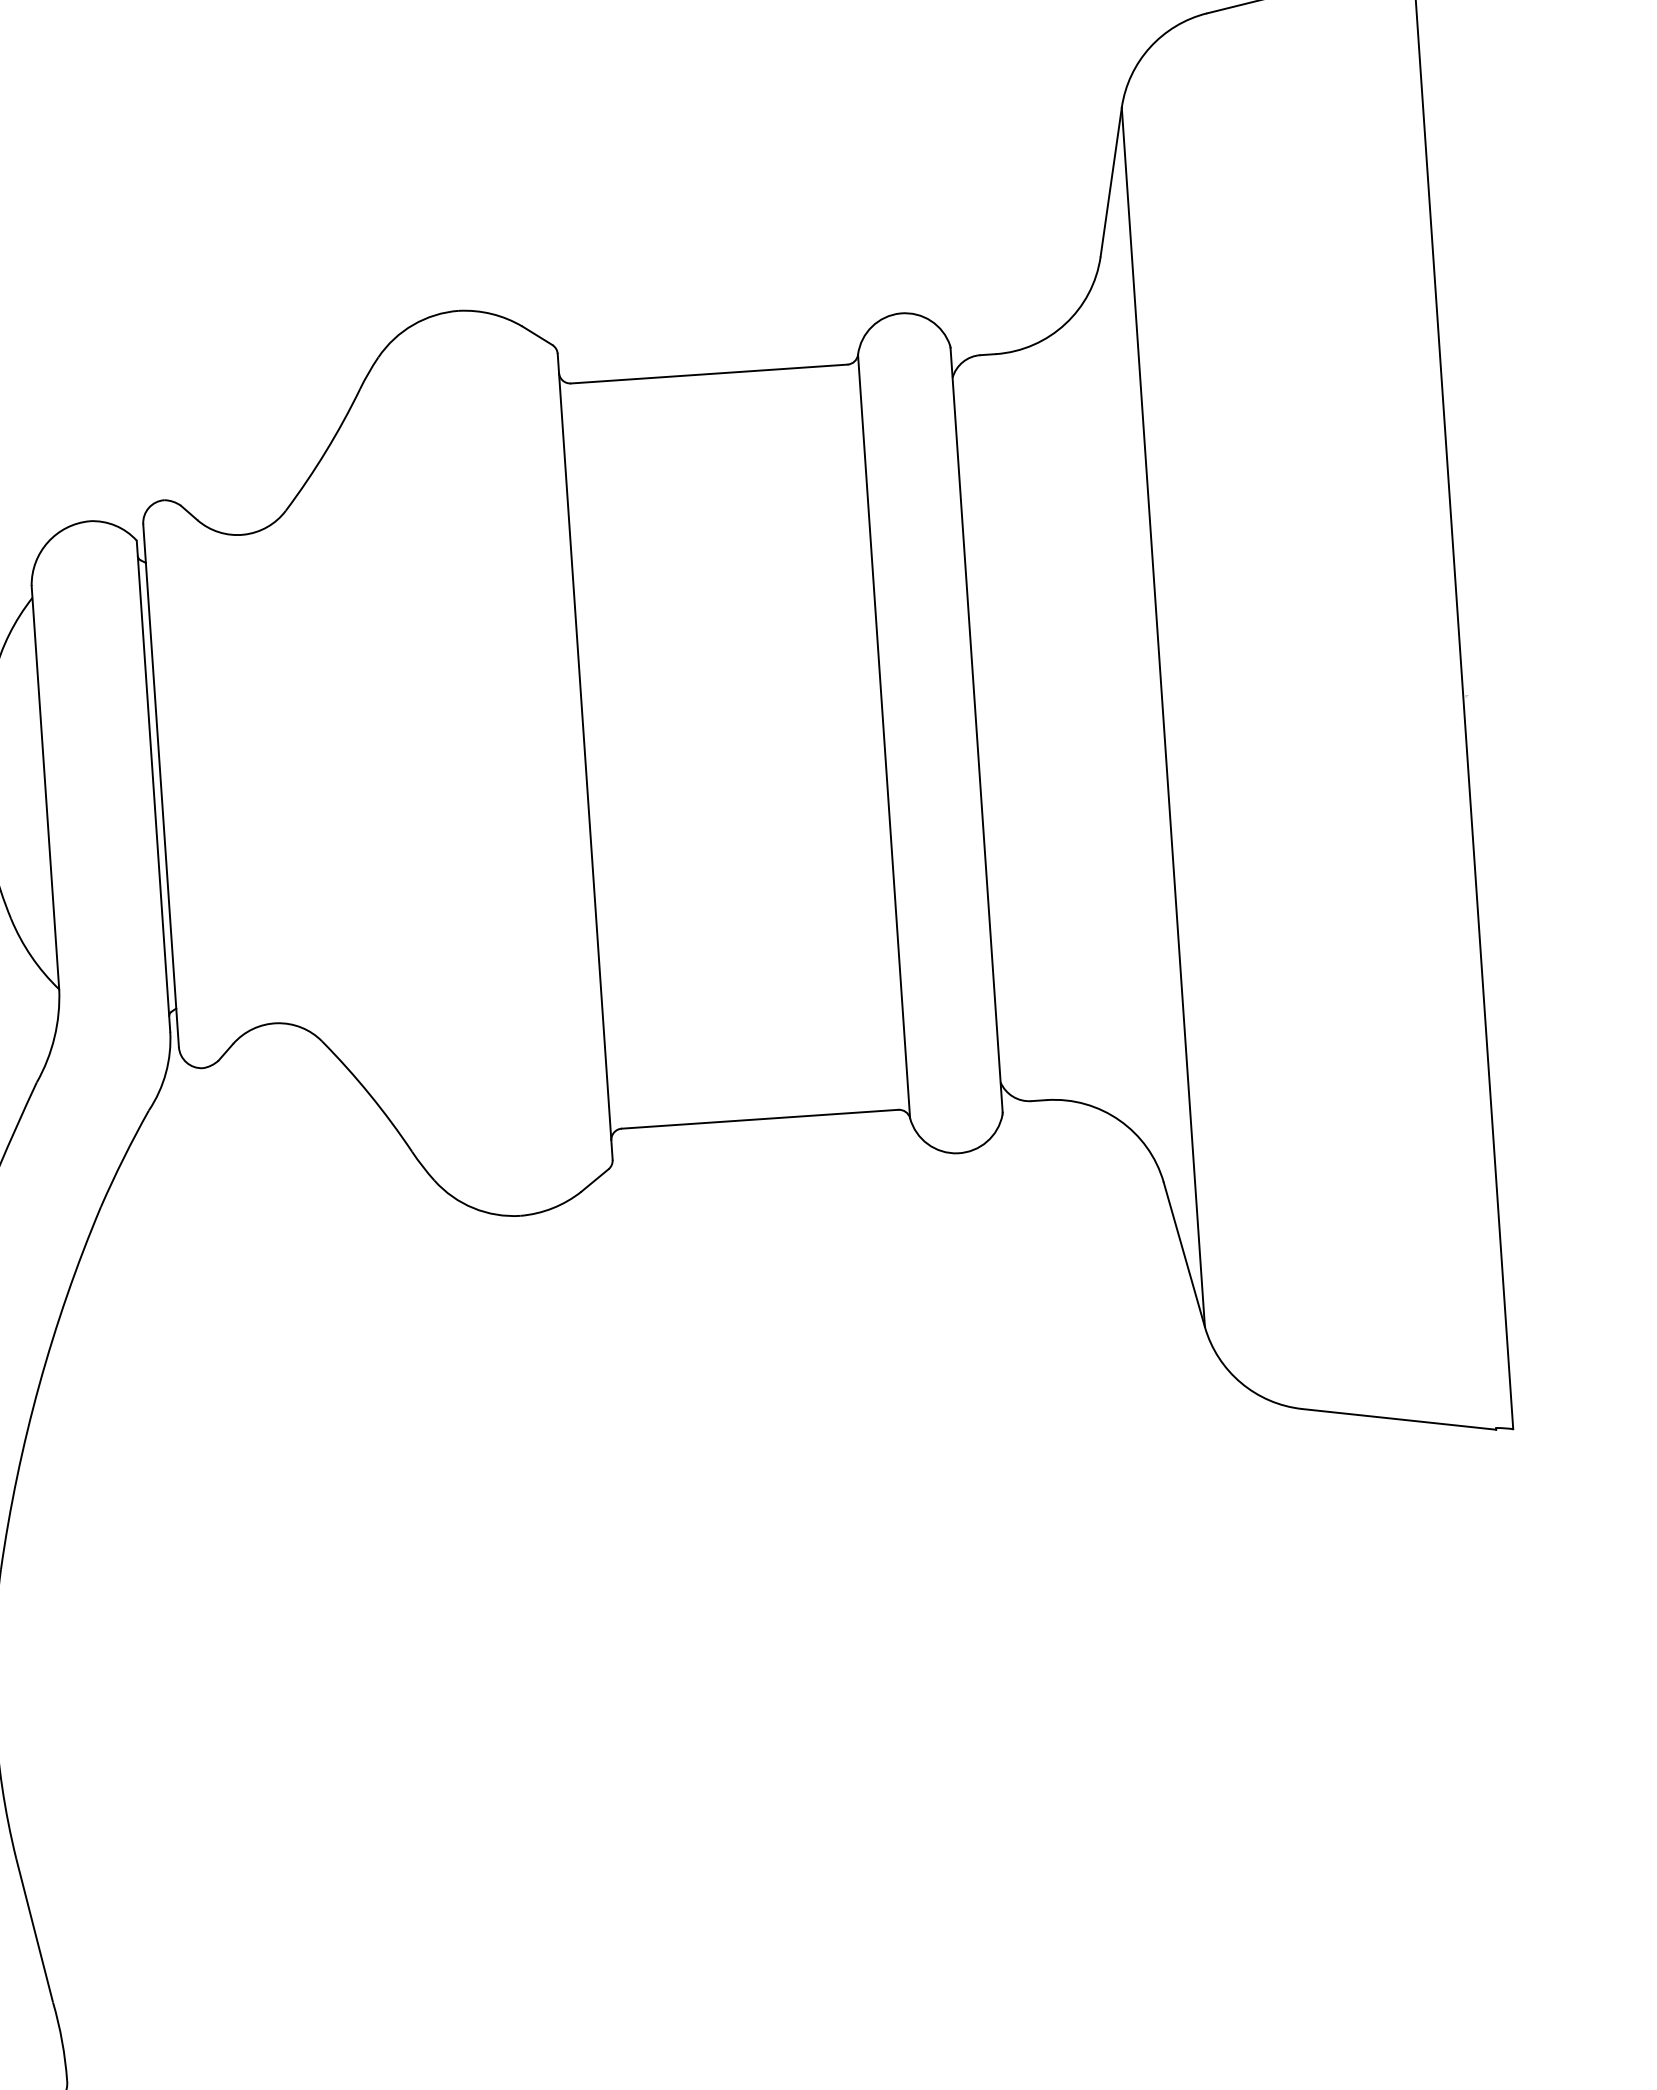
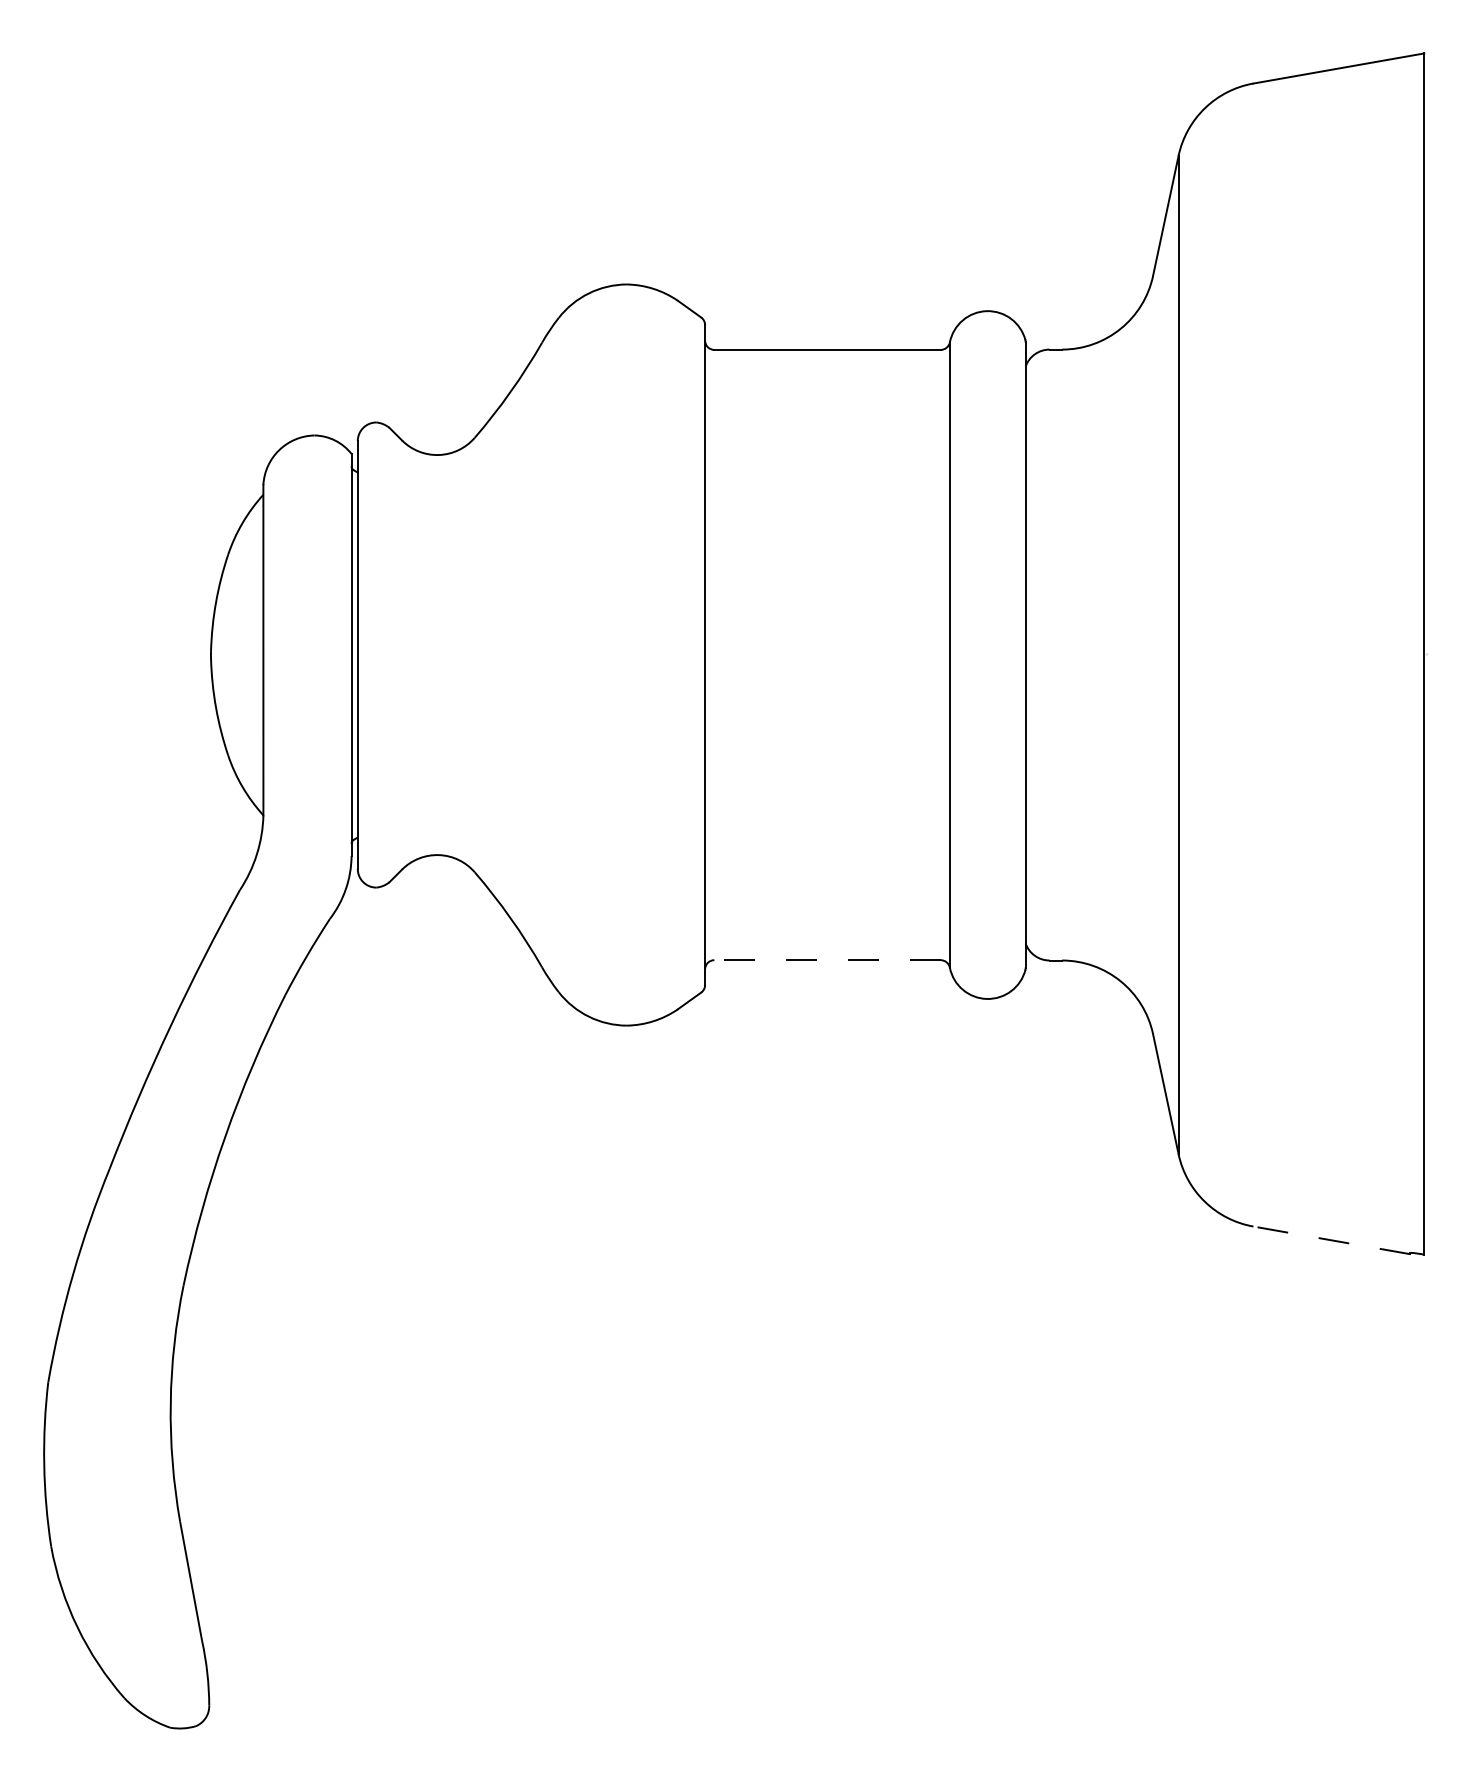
line: (760, 1119) -> (827, 960), solid -> dashed
line: (1398, 1419) -> (1331, 1240), solid -> dashed

